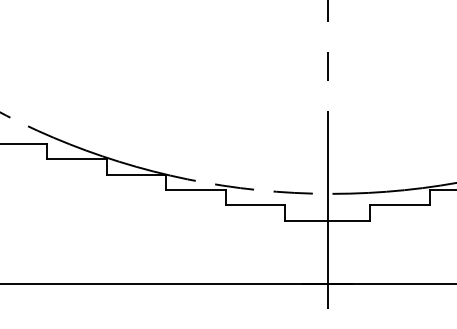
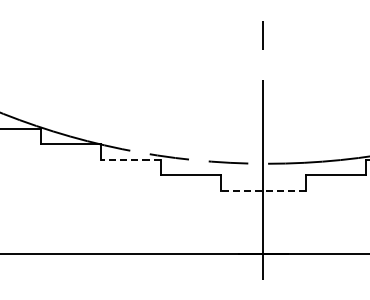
line: (196, 190) -> (131, 160), solid -> dashed
line: (327, 220) -> (263, 190), solid -> dashed

